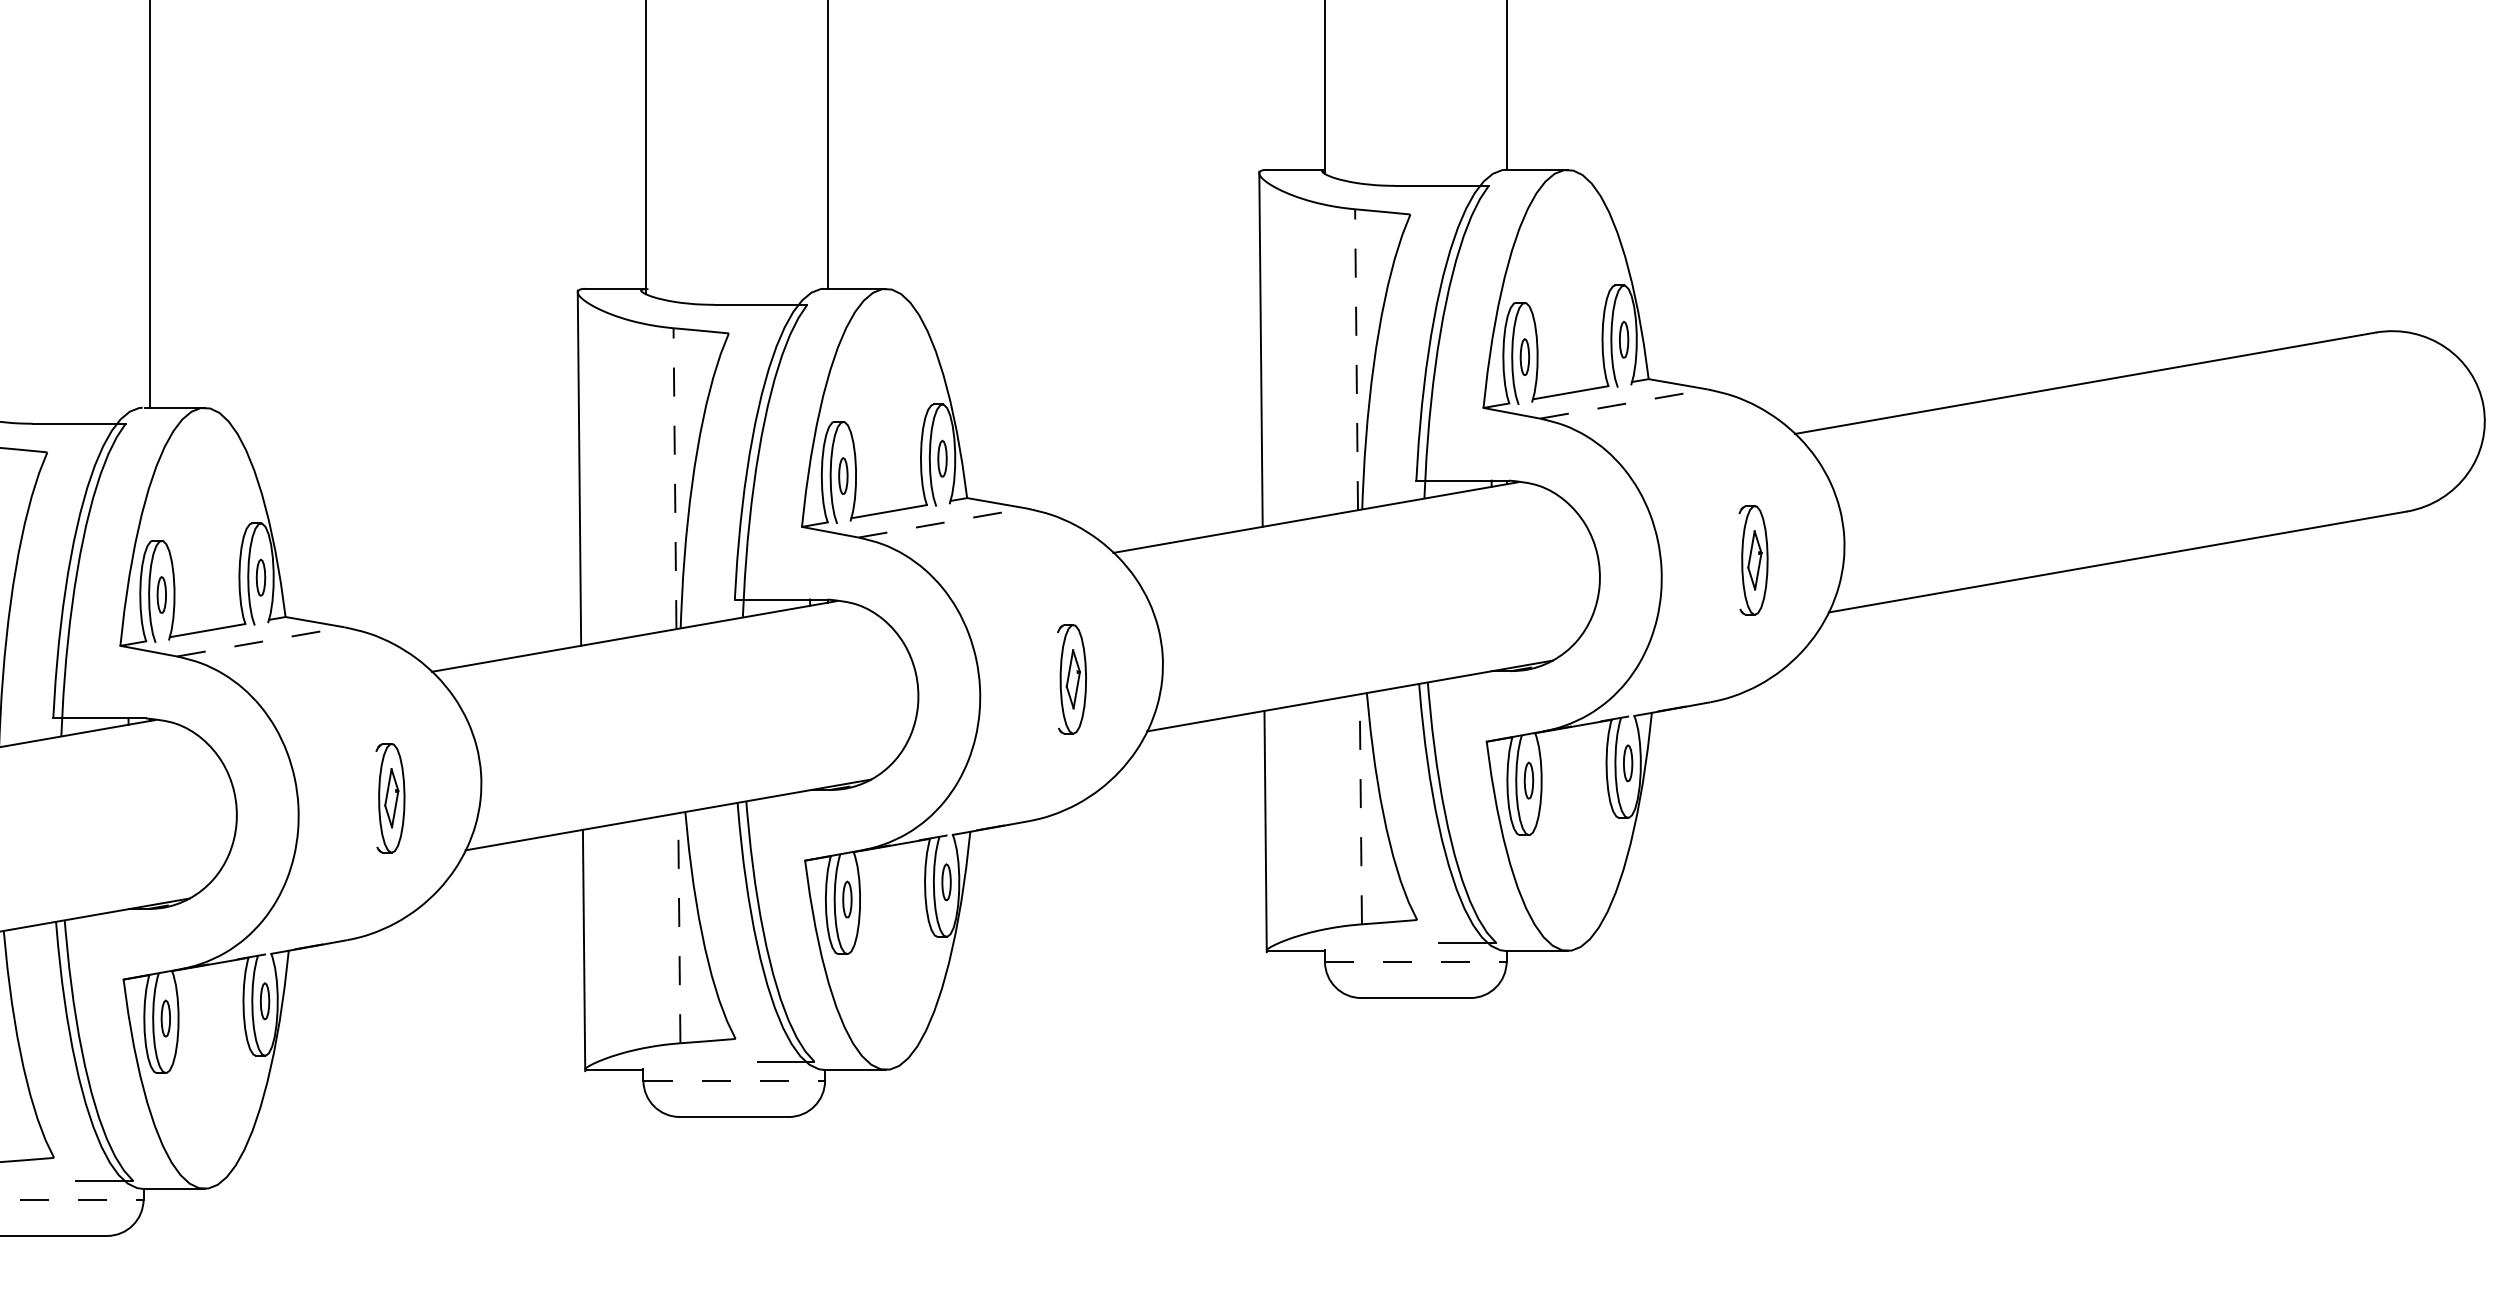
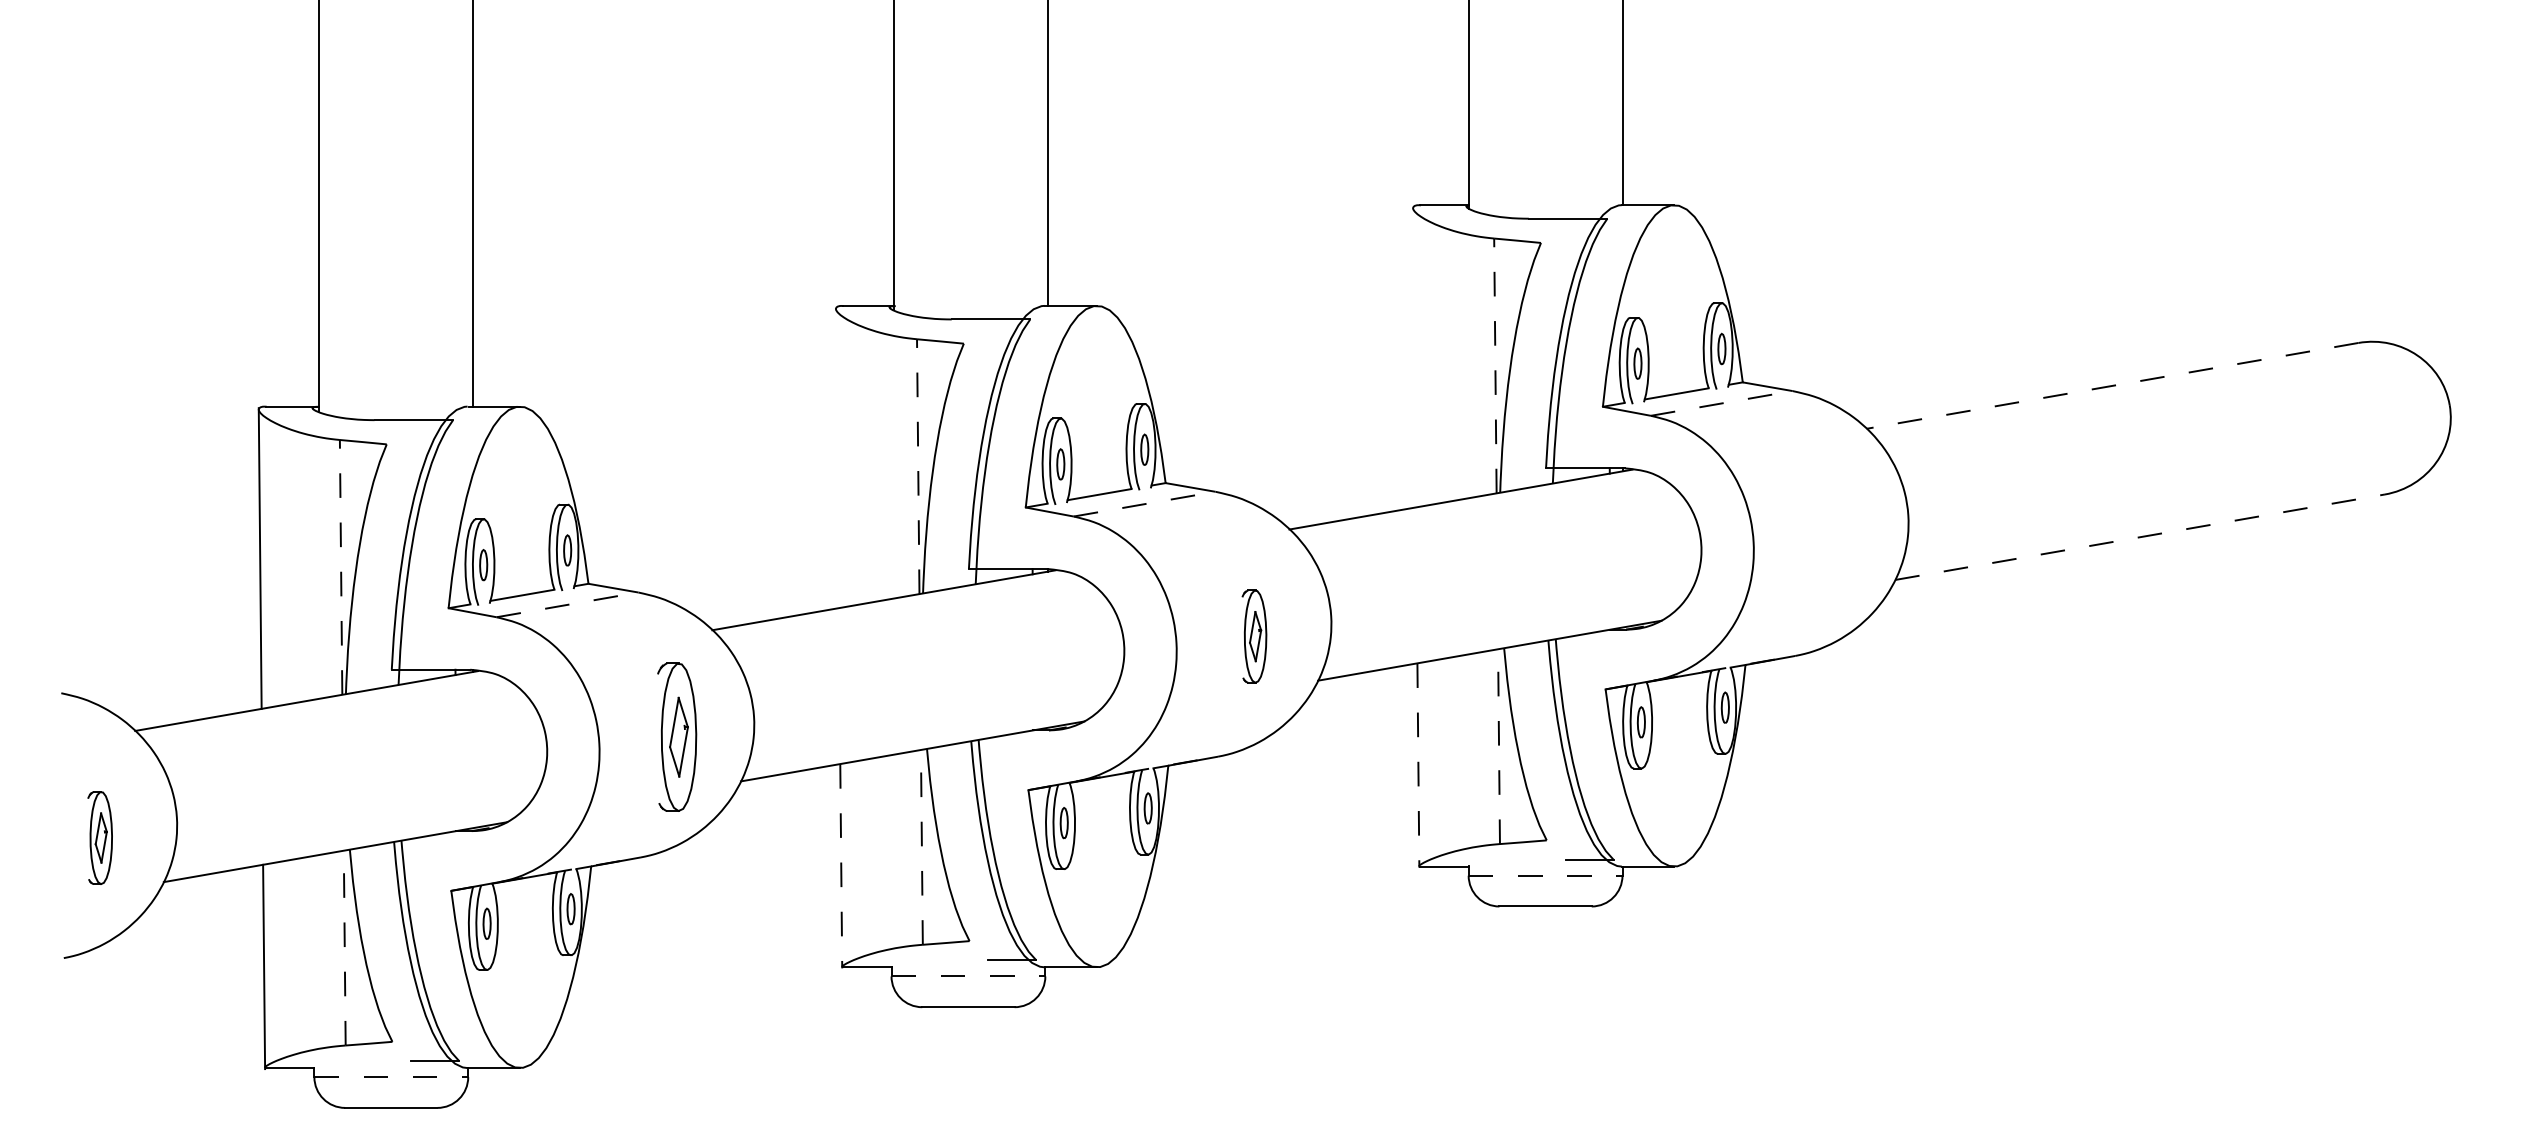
line: (1261, 348) -> (1414, 356), removed
line: (2085, 382) -> (2112, 385), solid -> dashed
line: (578, 467) -> (836, 457), removed
part: (1753, 559) -> (1831, 535), removed
line: (2118, 562) -> (2140, 537), solid -> dashed
part: (390, 798) -> (677, 737), size x1.6
line: (1265, 831) -> (1418, 765), solid -> dashed
line: (584, 950) -> (841, 866), solid -> dashed

